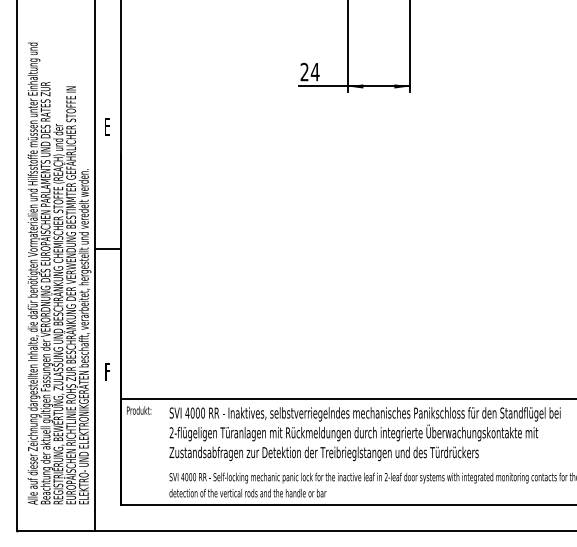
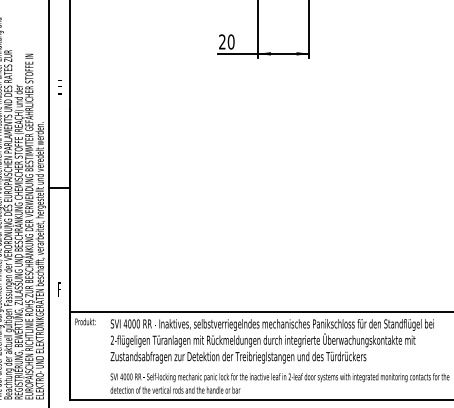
text: (314, 71) -> (230, 41), 24 -> 20

